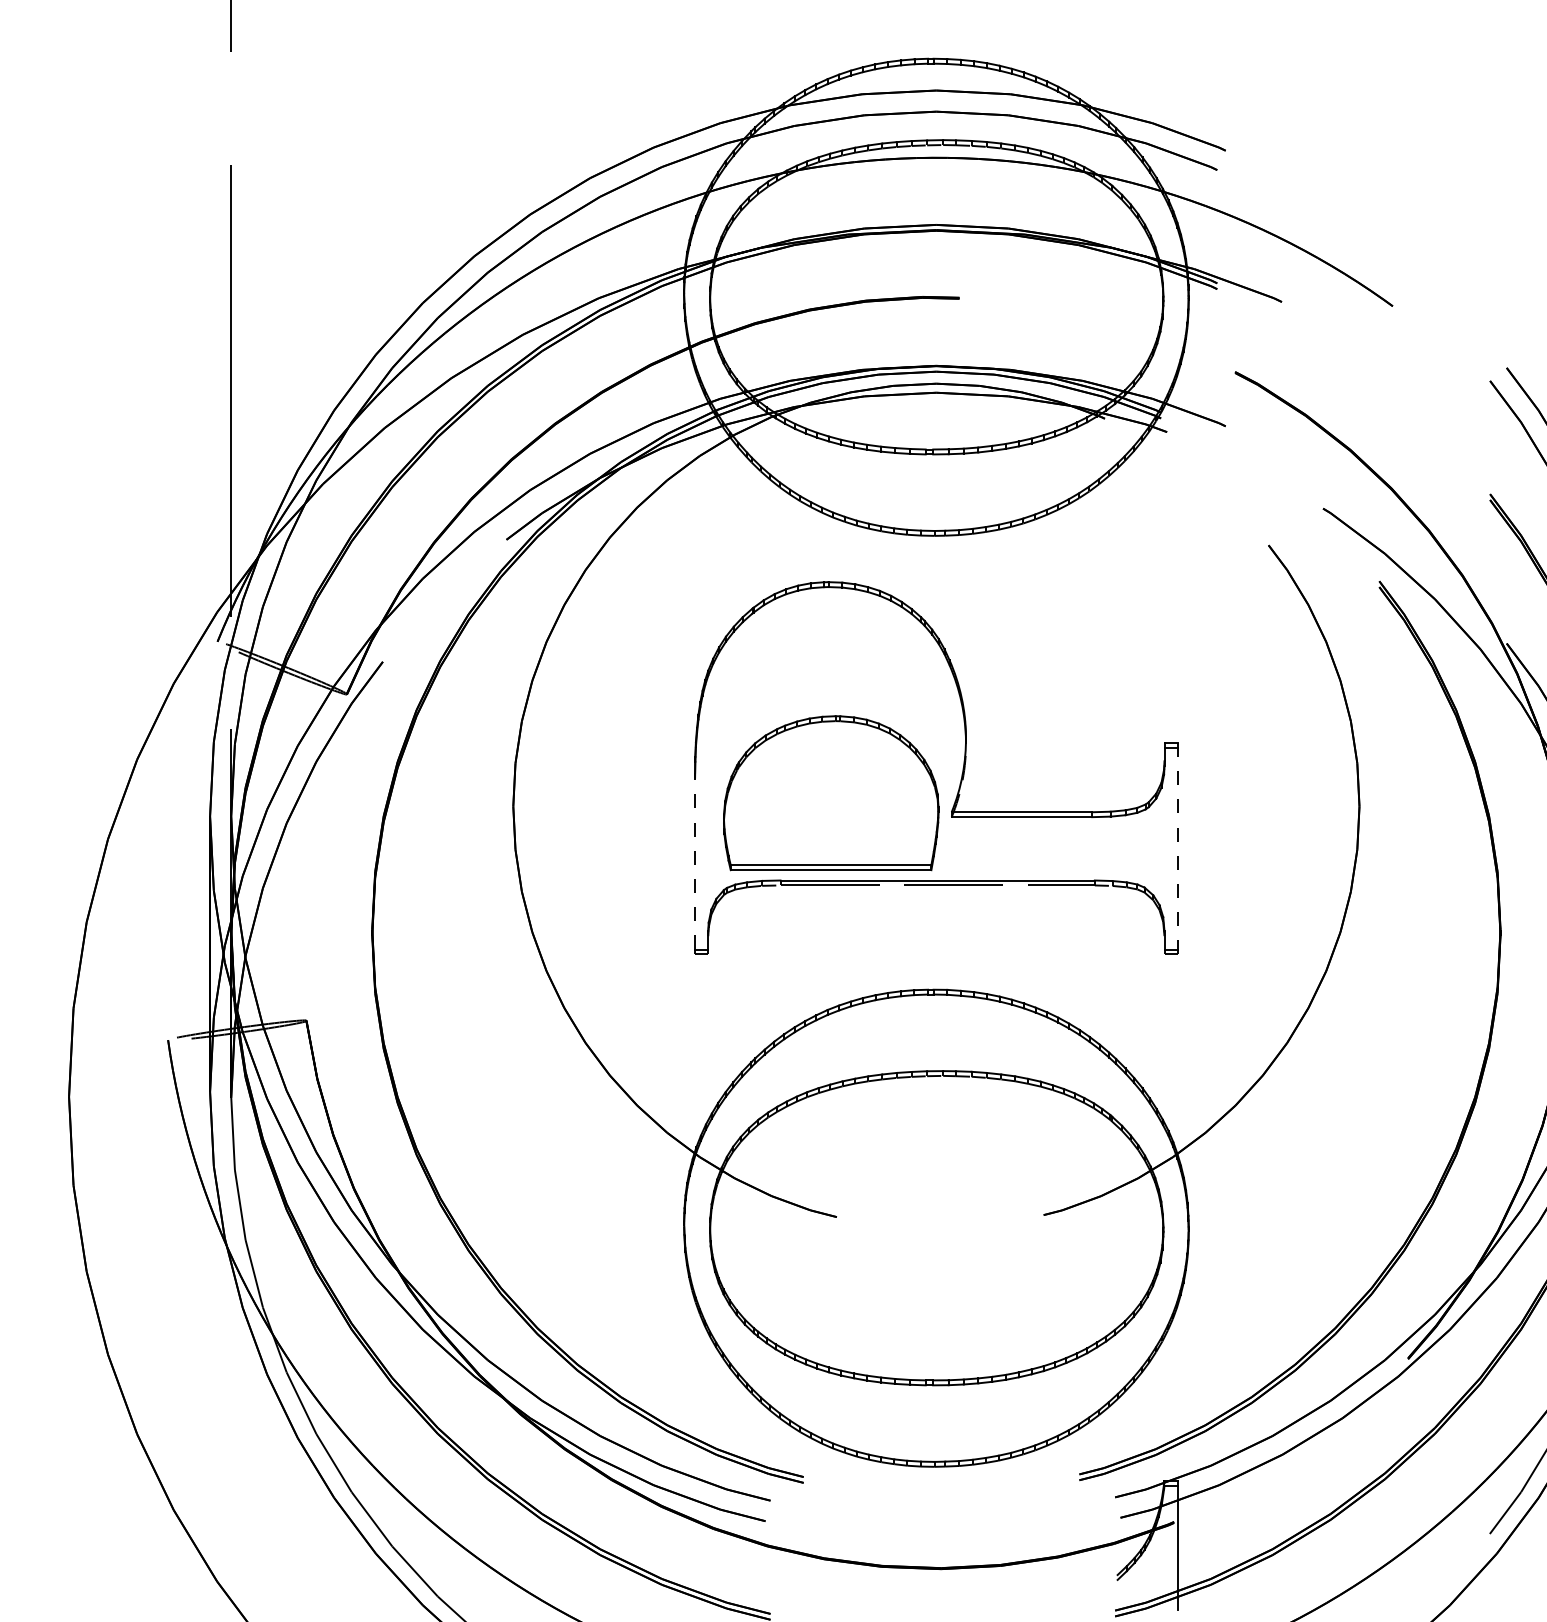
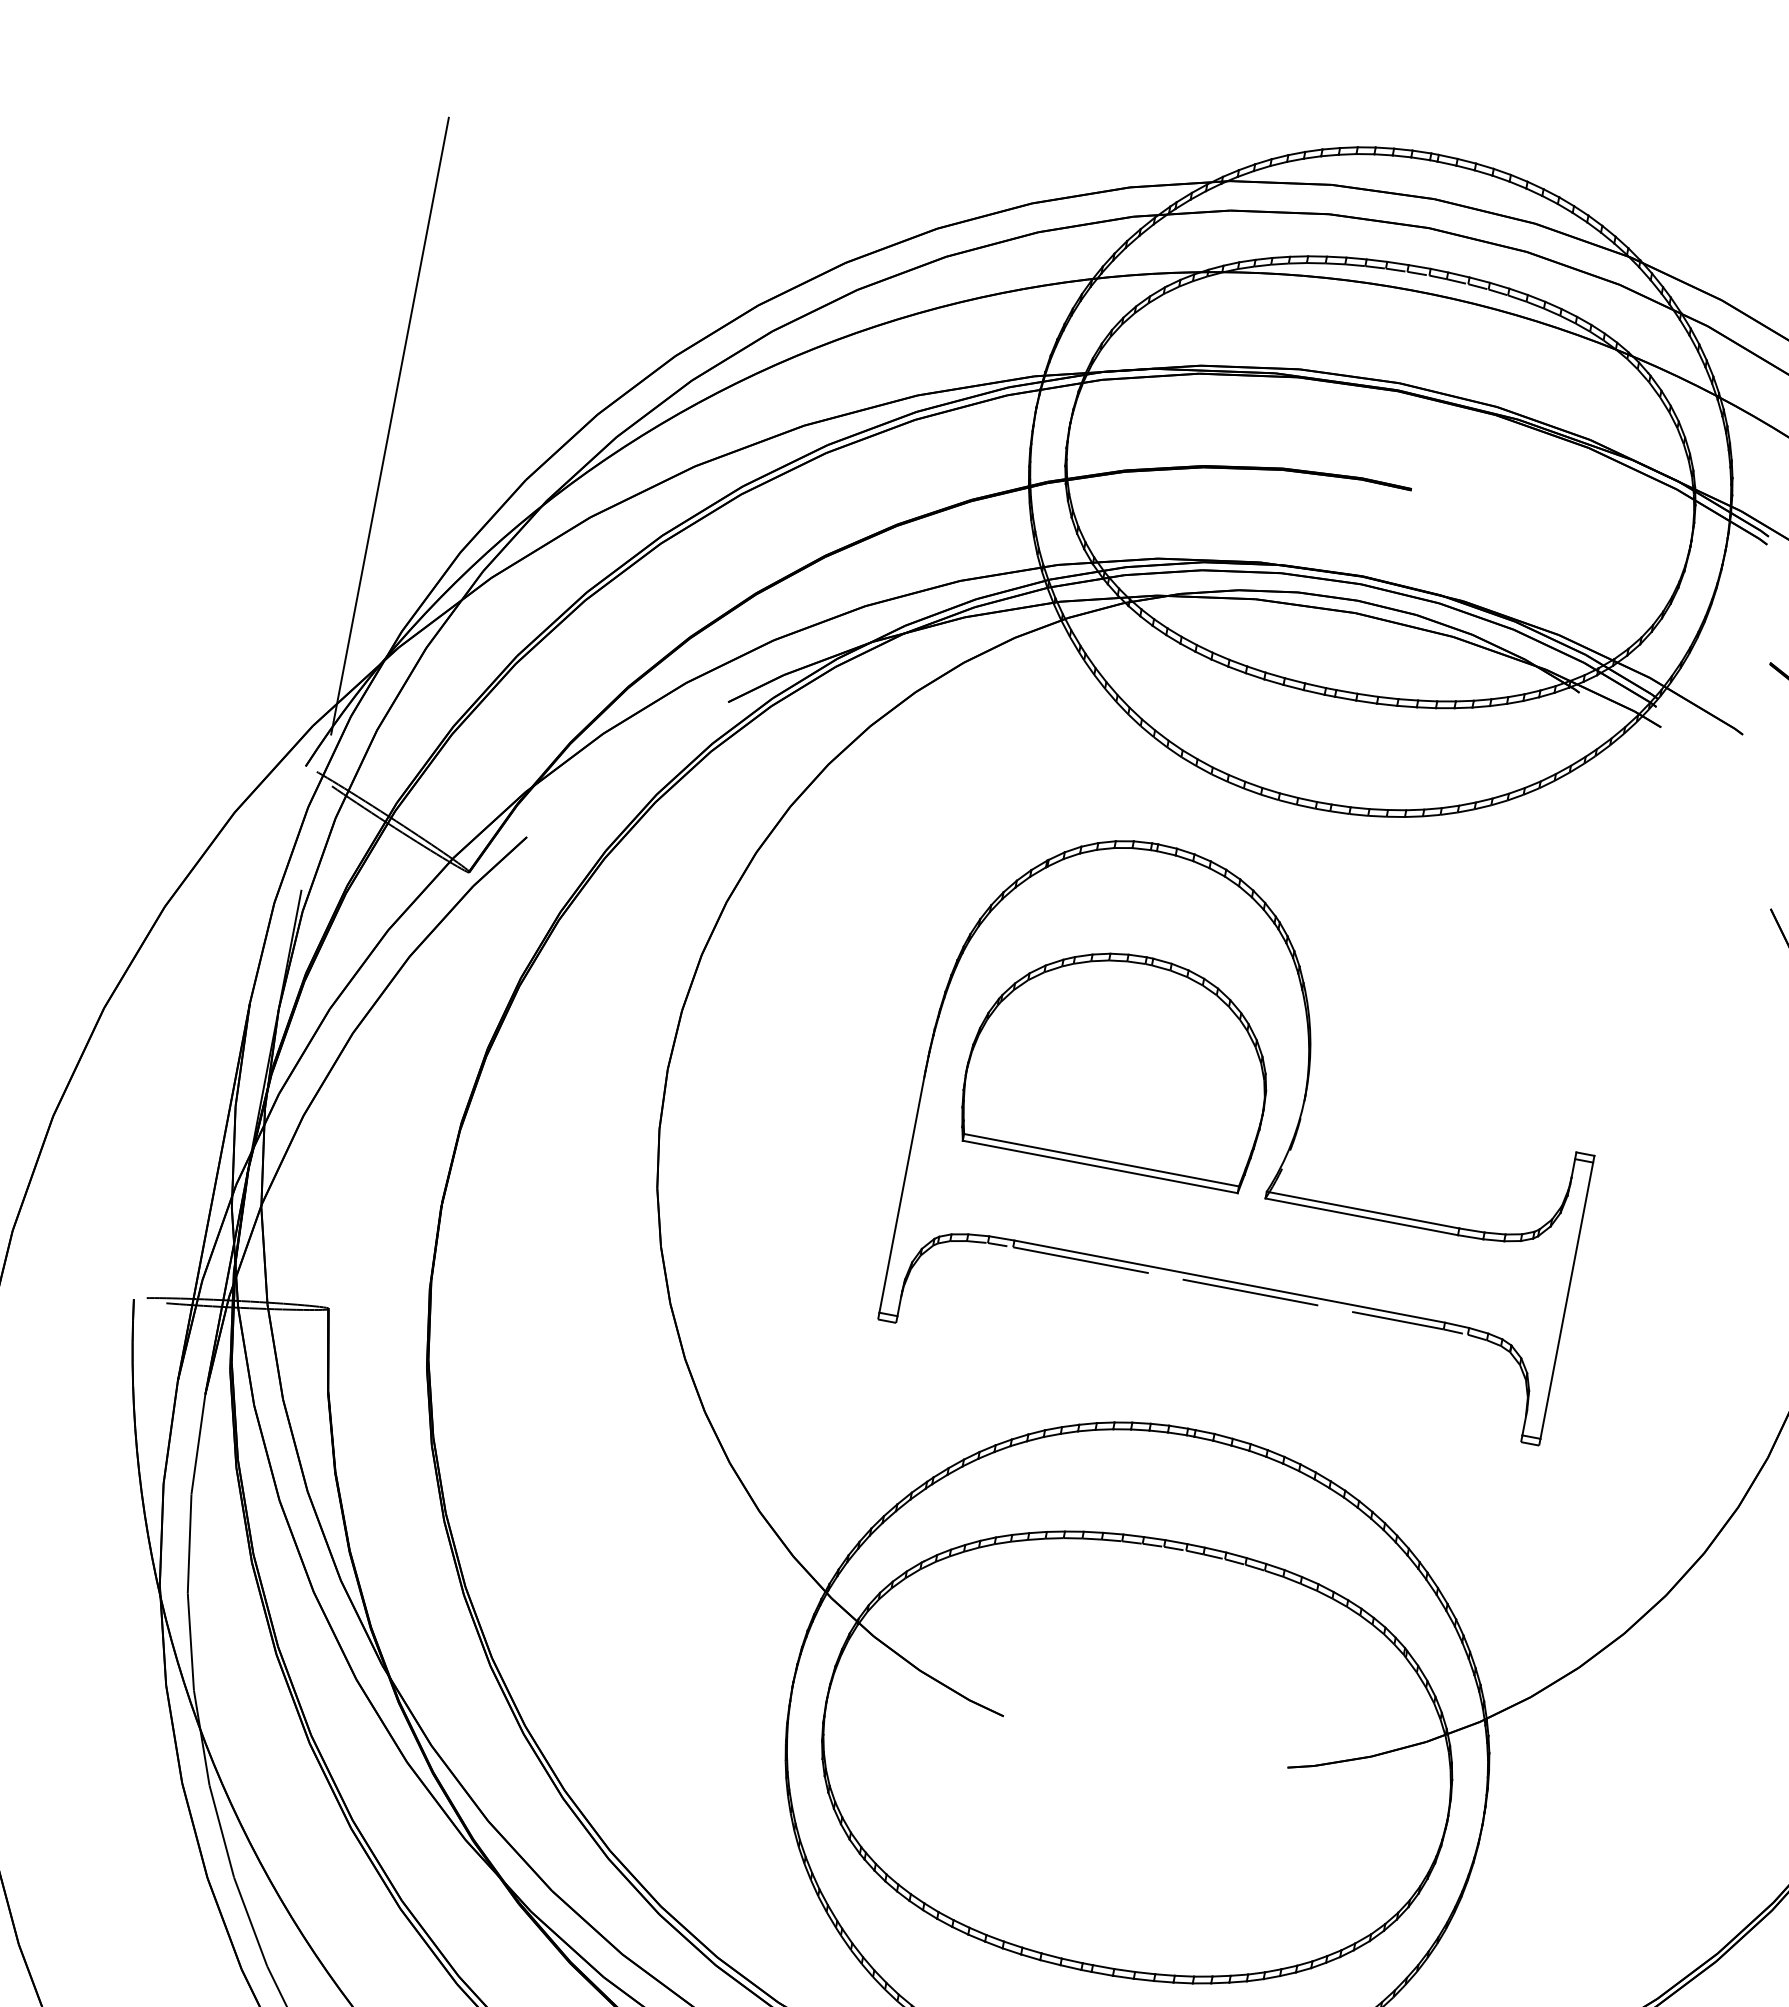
part: (831, 793) -> (1120, 1062), moved
line: (1177, 846) -> (1567, 1297), dashed -> solid
line: (695, 860) -> (903, 1190), dashed -> solid

